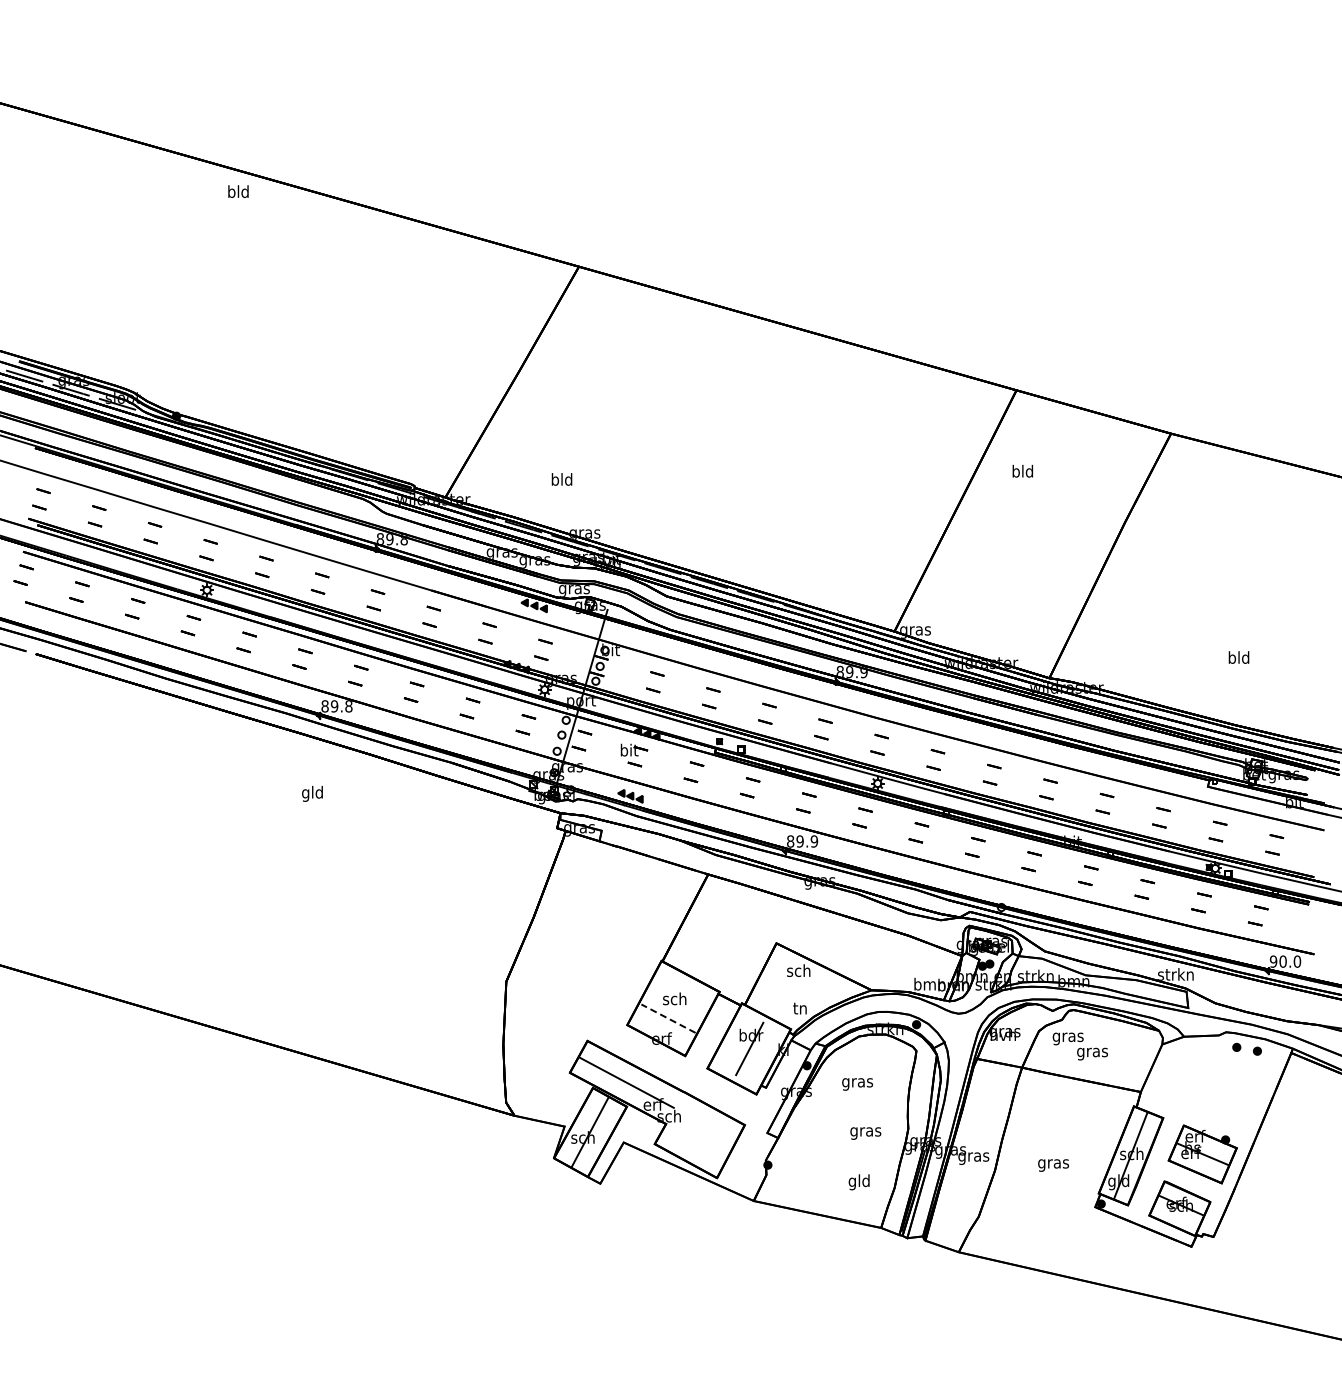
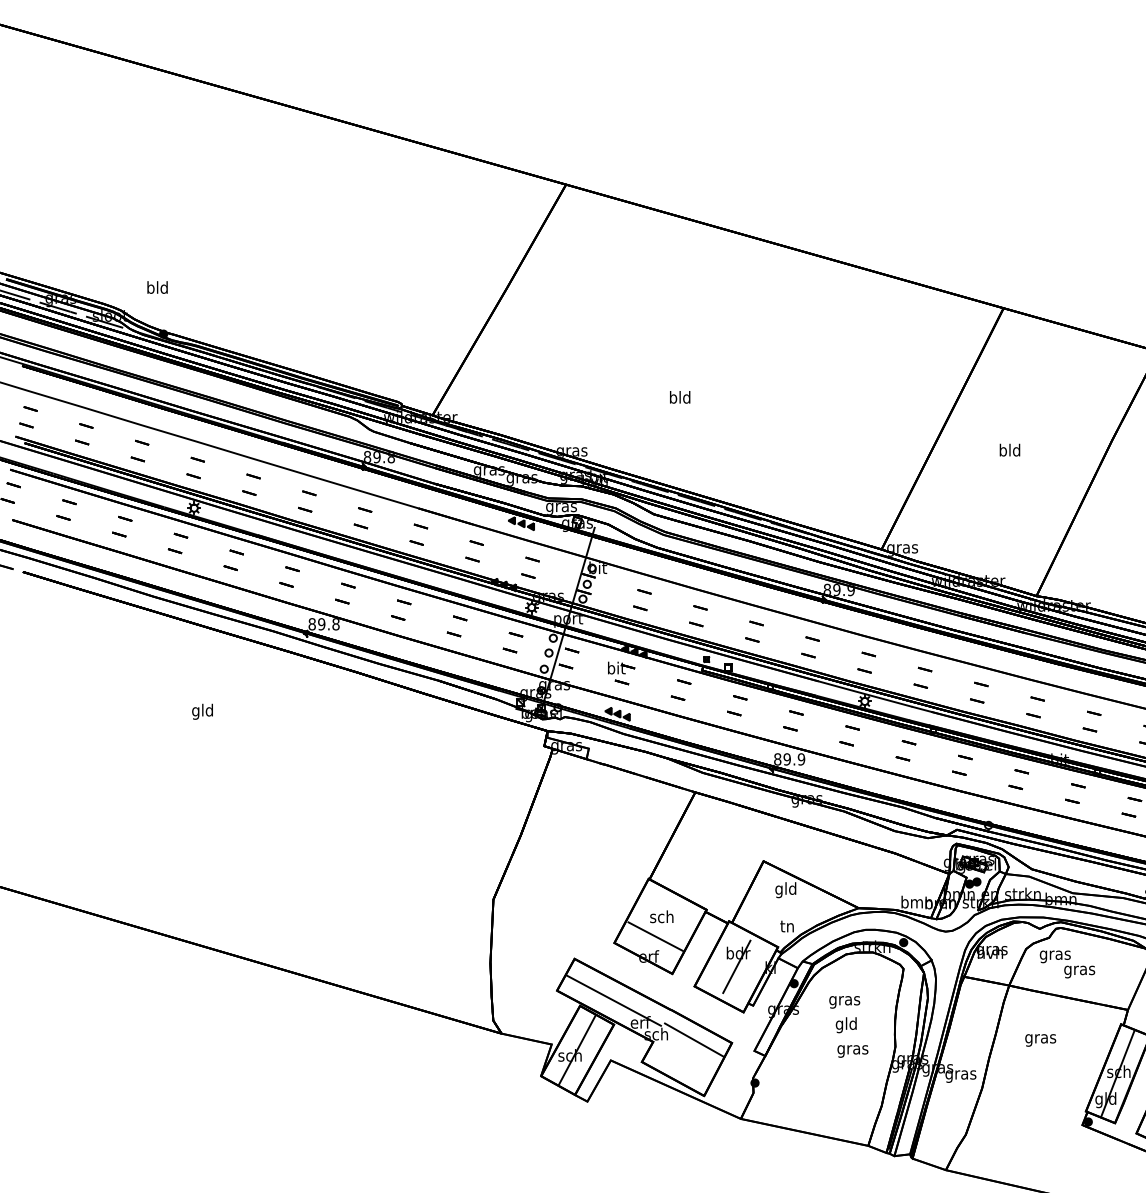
text: (238, 191) -> (157, 287), moved
text: (1022, 470) -> (1009, 449), moved
text: (561, 479) -> (679, 397), moved
text: (312, 793) -> (202, 711), moved
text: (798, 972) -> (785, 890), sch -> gld
line: (668, 1018) -> (655, 936), dashed -> solid
line: (706, 1121) -> (693, 1039), added
text: (1053, 1165) -> (1040, 1040), moved
text: (858, 1182) -> (845, 1025), moved

